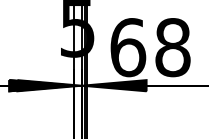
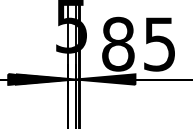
text: (150, 46) -> (139, 43), 68 -> 85

